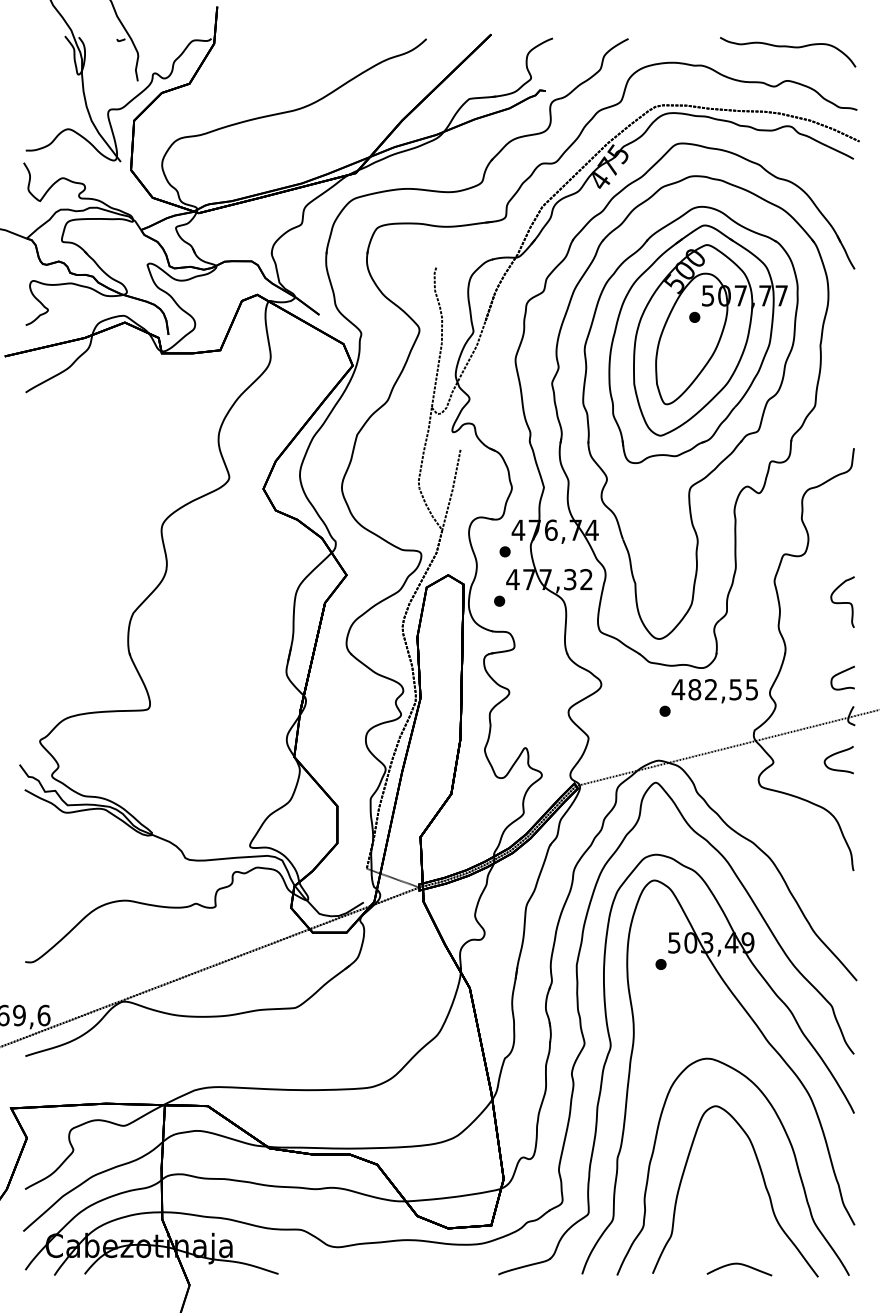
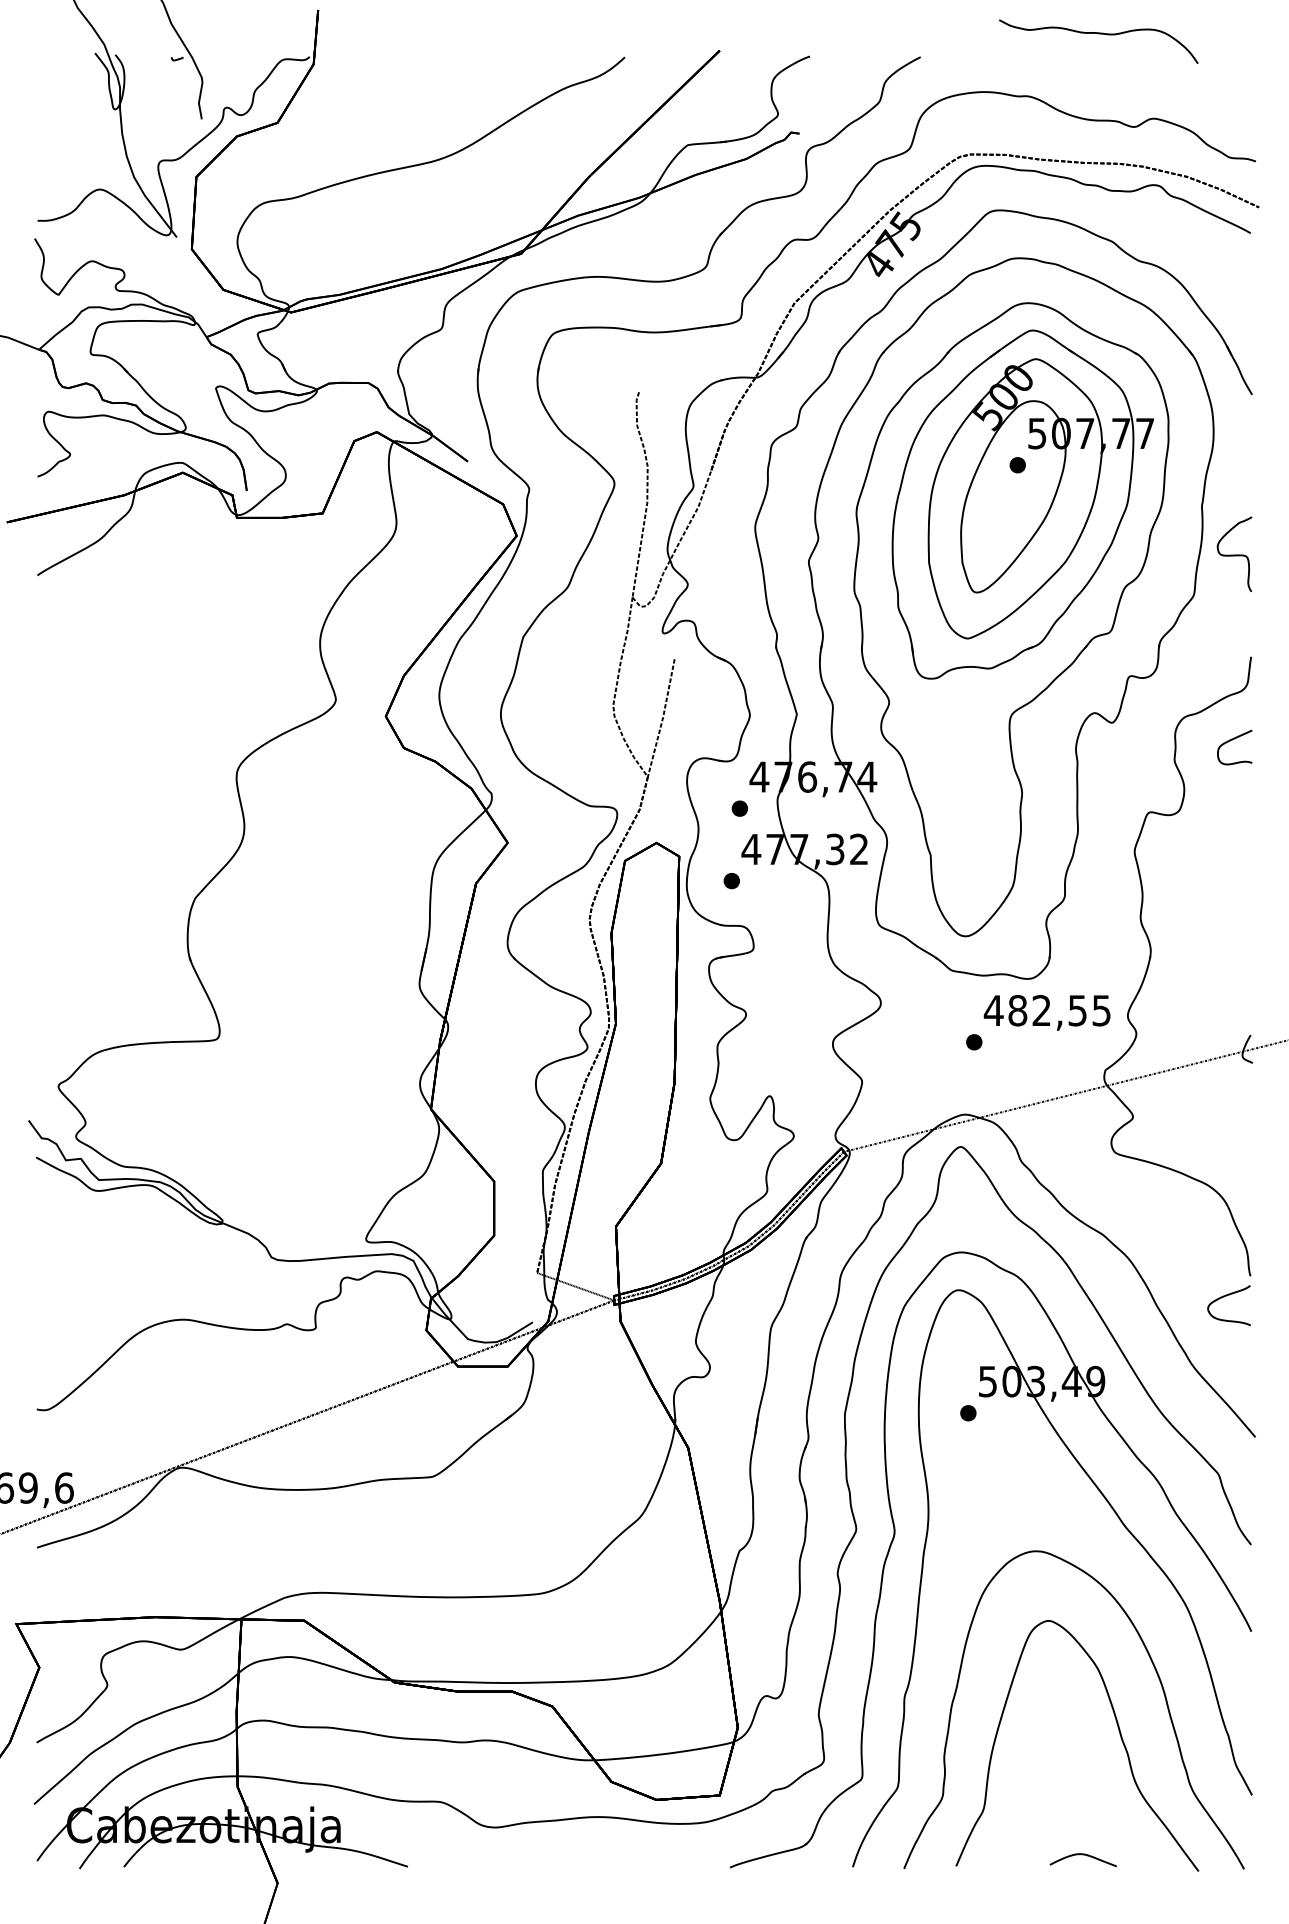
curve: (788, 47) -> (1099, 34), moved
curve: (842, 602) -> (1234, 554), moved
curve: (841, 673) -> (1232, 740), moved
curve: (836, 754) -> (1225, 1297), moved
part: (739, 1269) -> (1083, 1860), size x0.7

